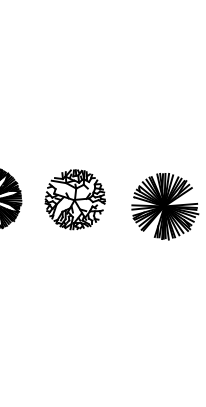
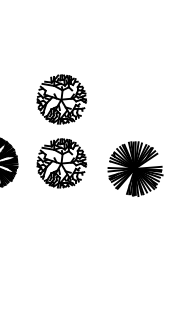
part: (74, 121) -> (61, 99), added

